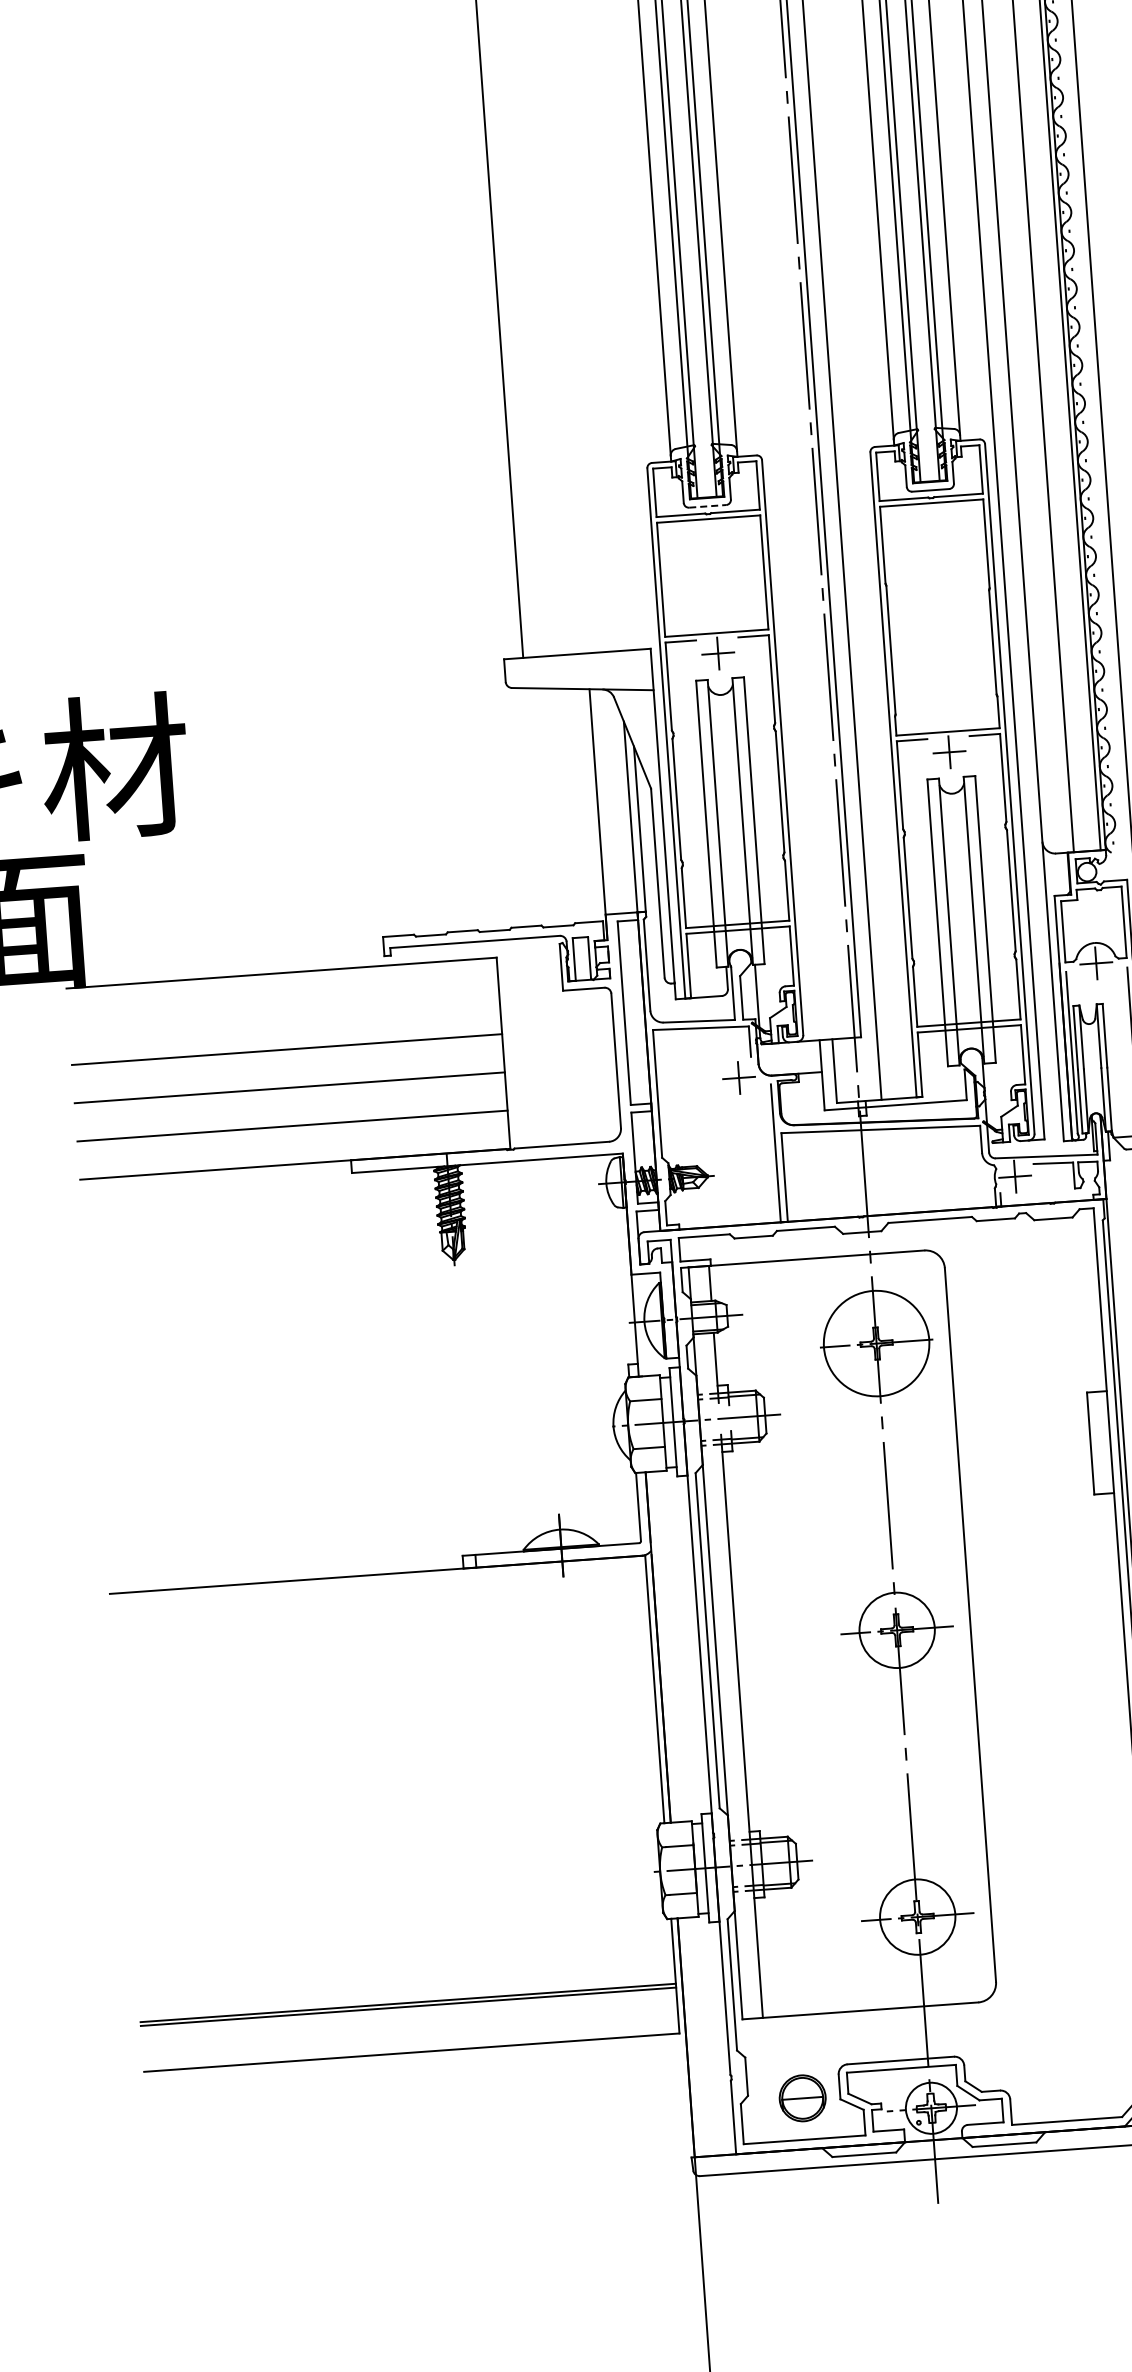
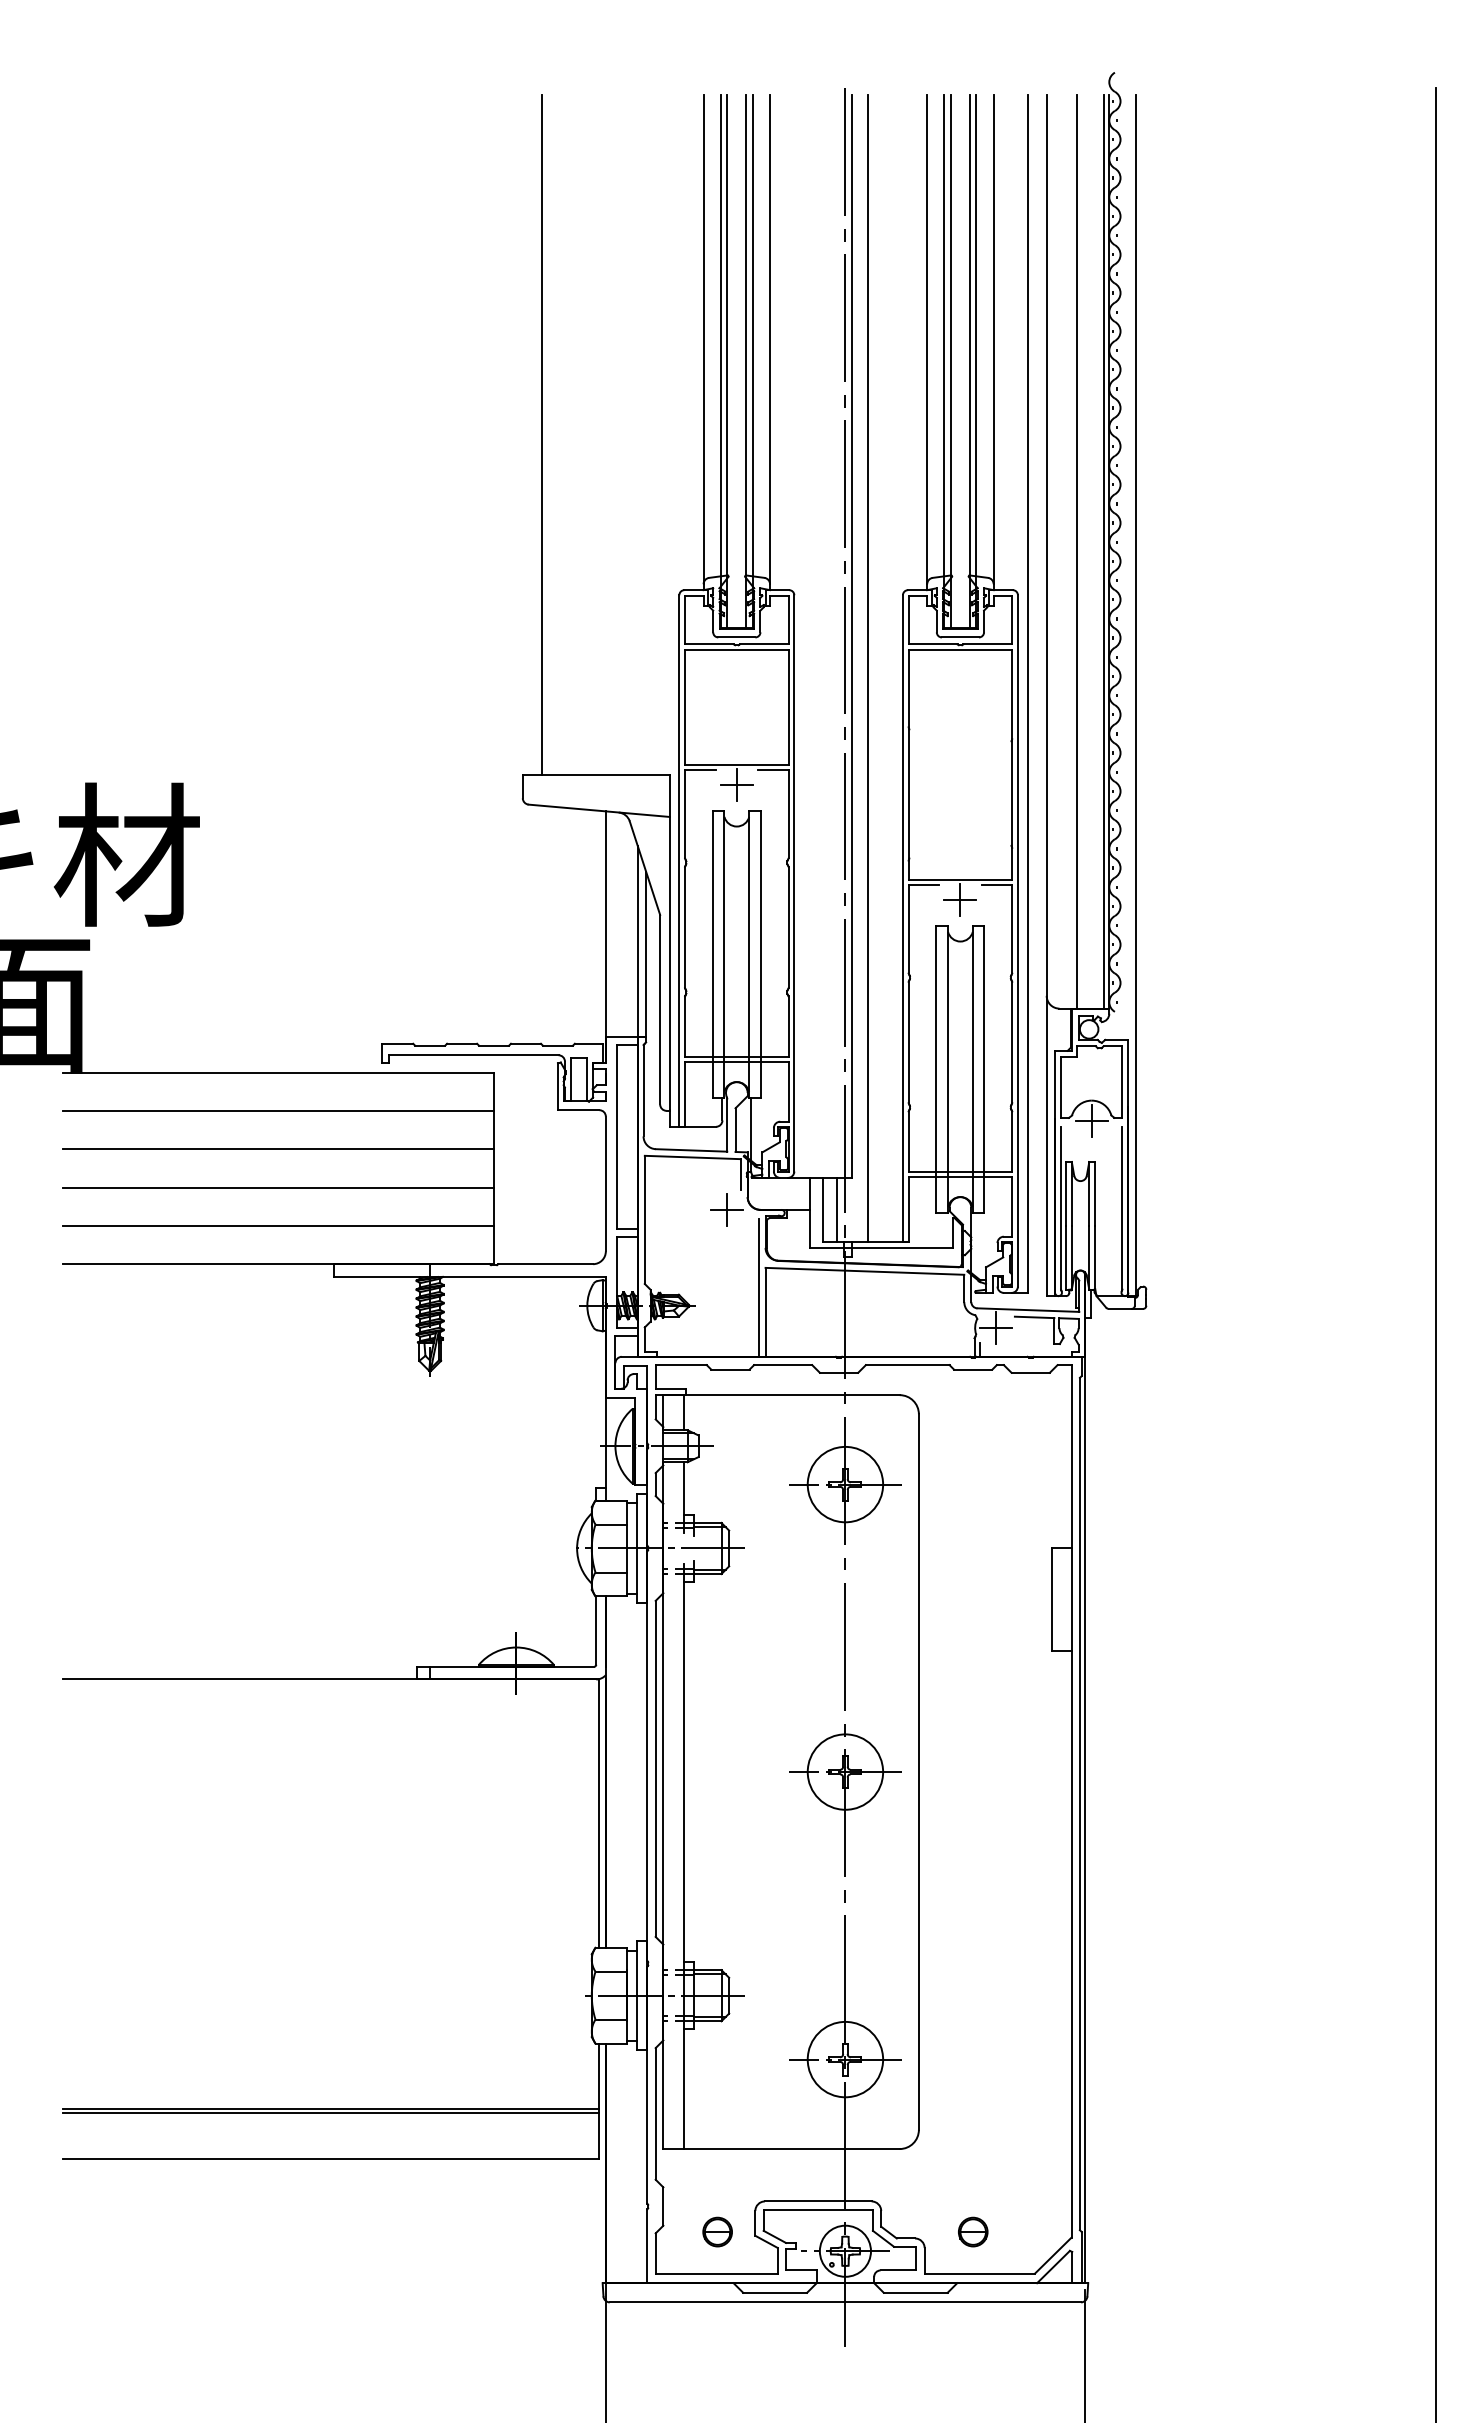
line: (707, 506) -> (736, 637), dashed -> solid
line: (284, 1010) -> (278, 1110), added
line: (848, 1069) -> (836, 1209), added
circle: (876, 1343) -> (845, 1484), size x0.71
part: (1057, 2079) -> (973, 2231), added
part: (802, 2097) -> (717, 2231), size x0.62

